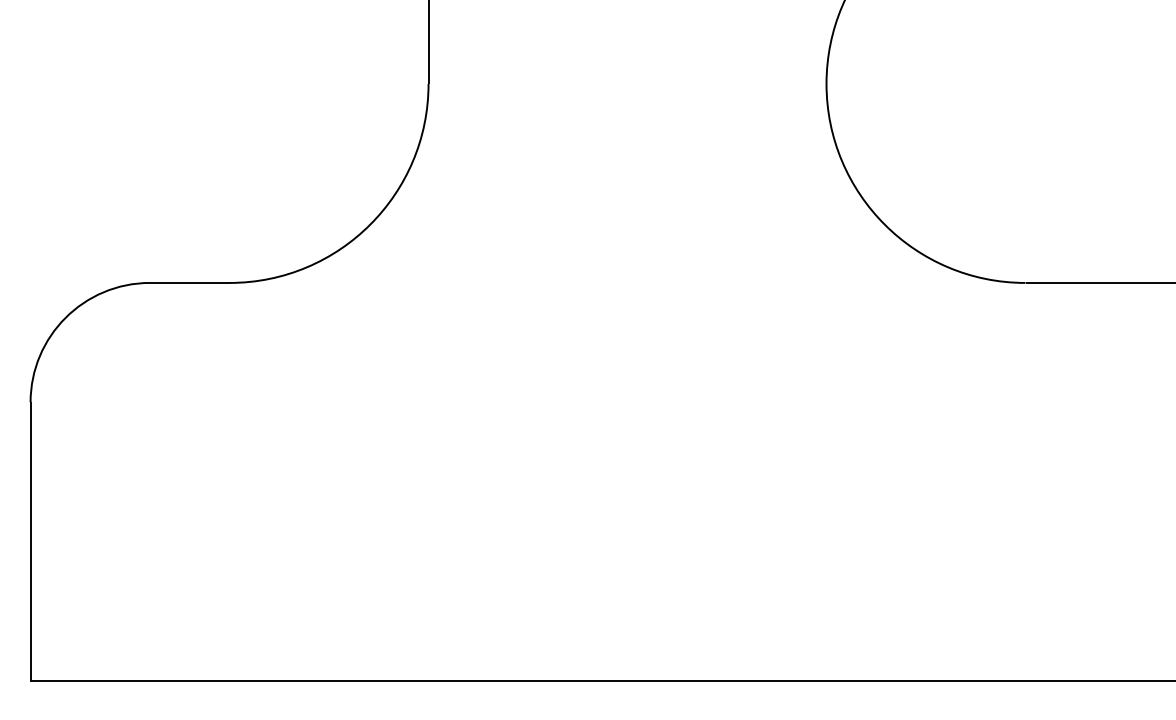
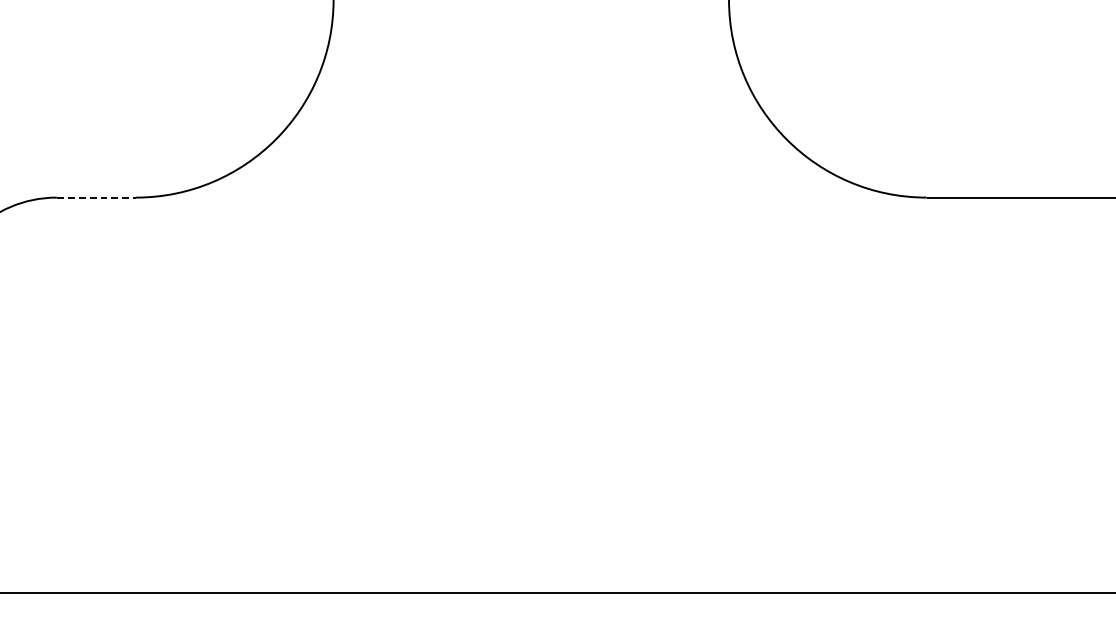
line: (189, 282) -> (96, 197), solid -> dashed

